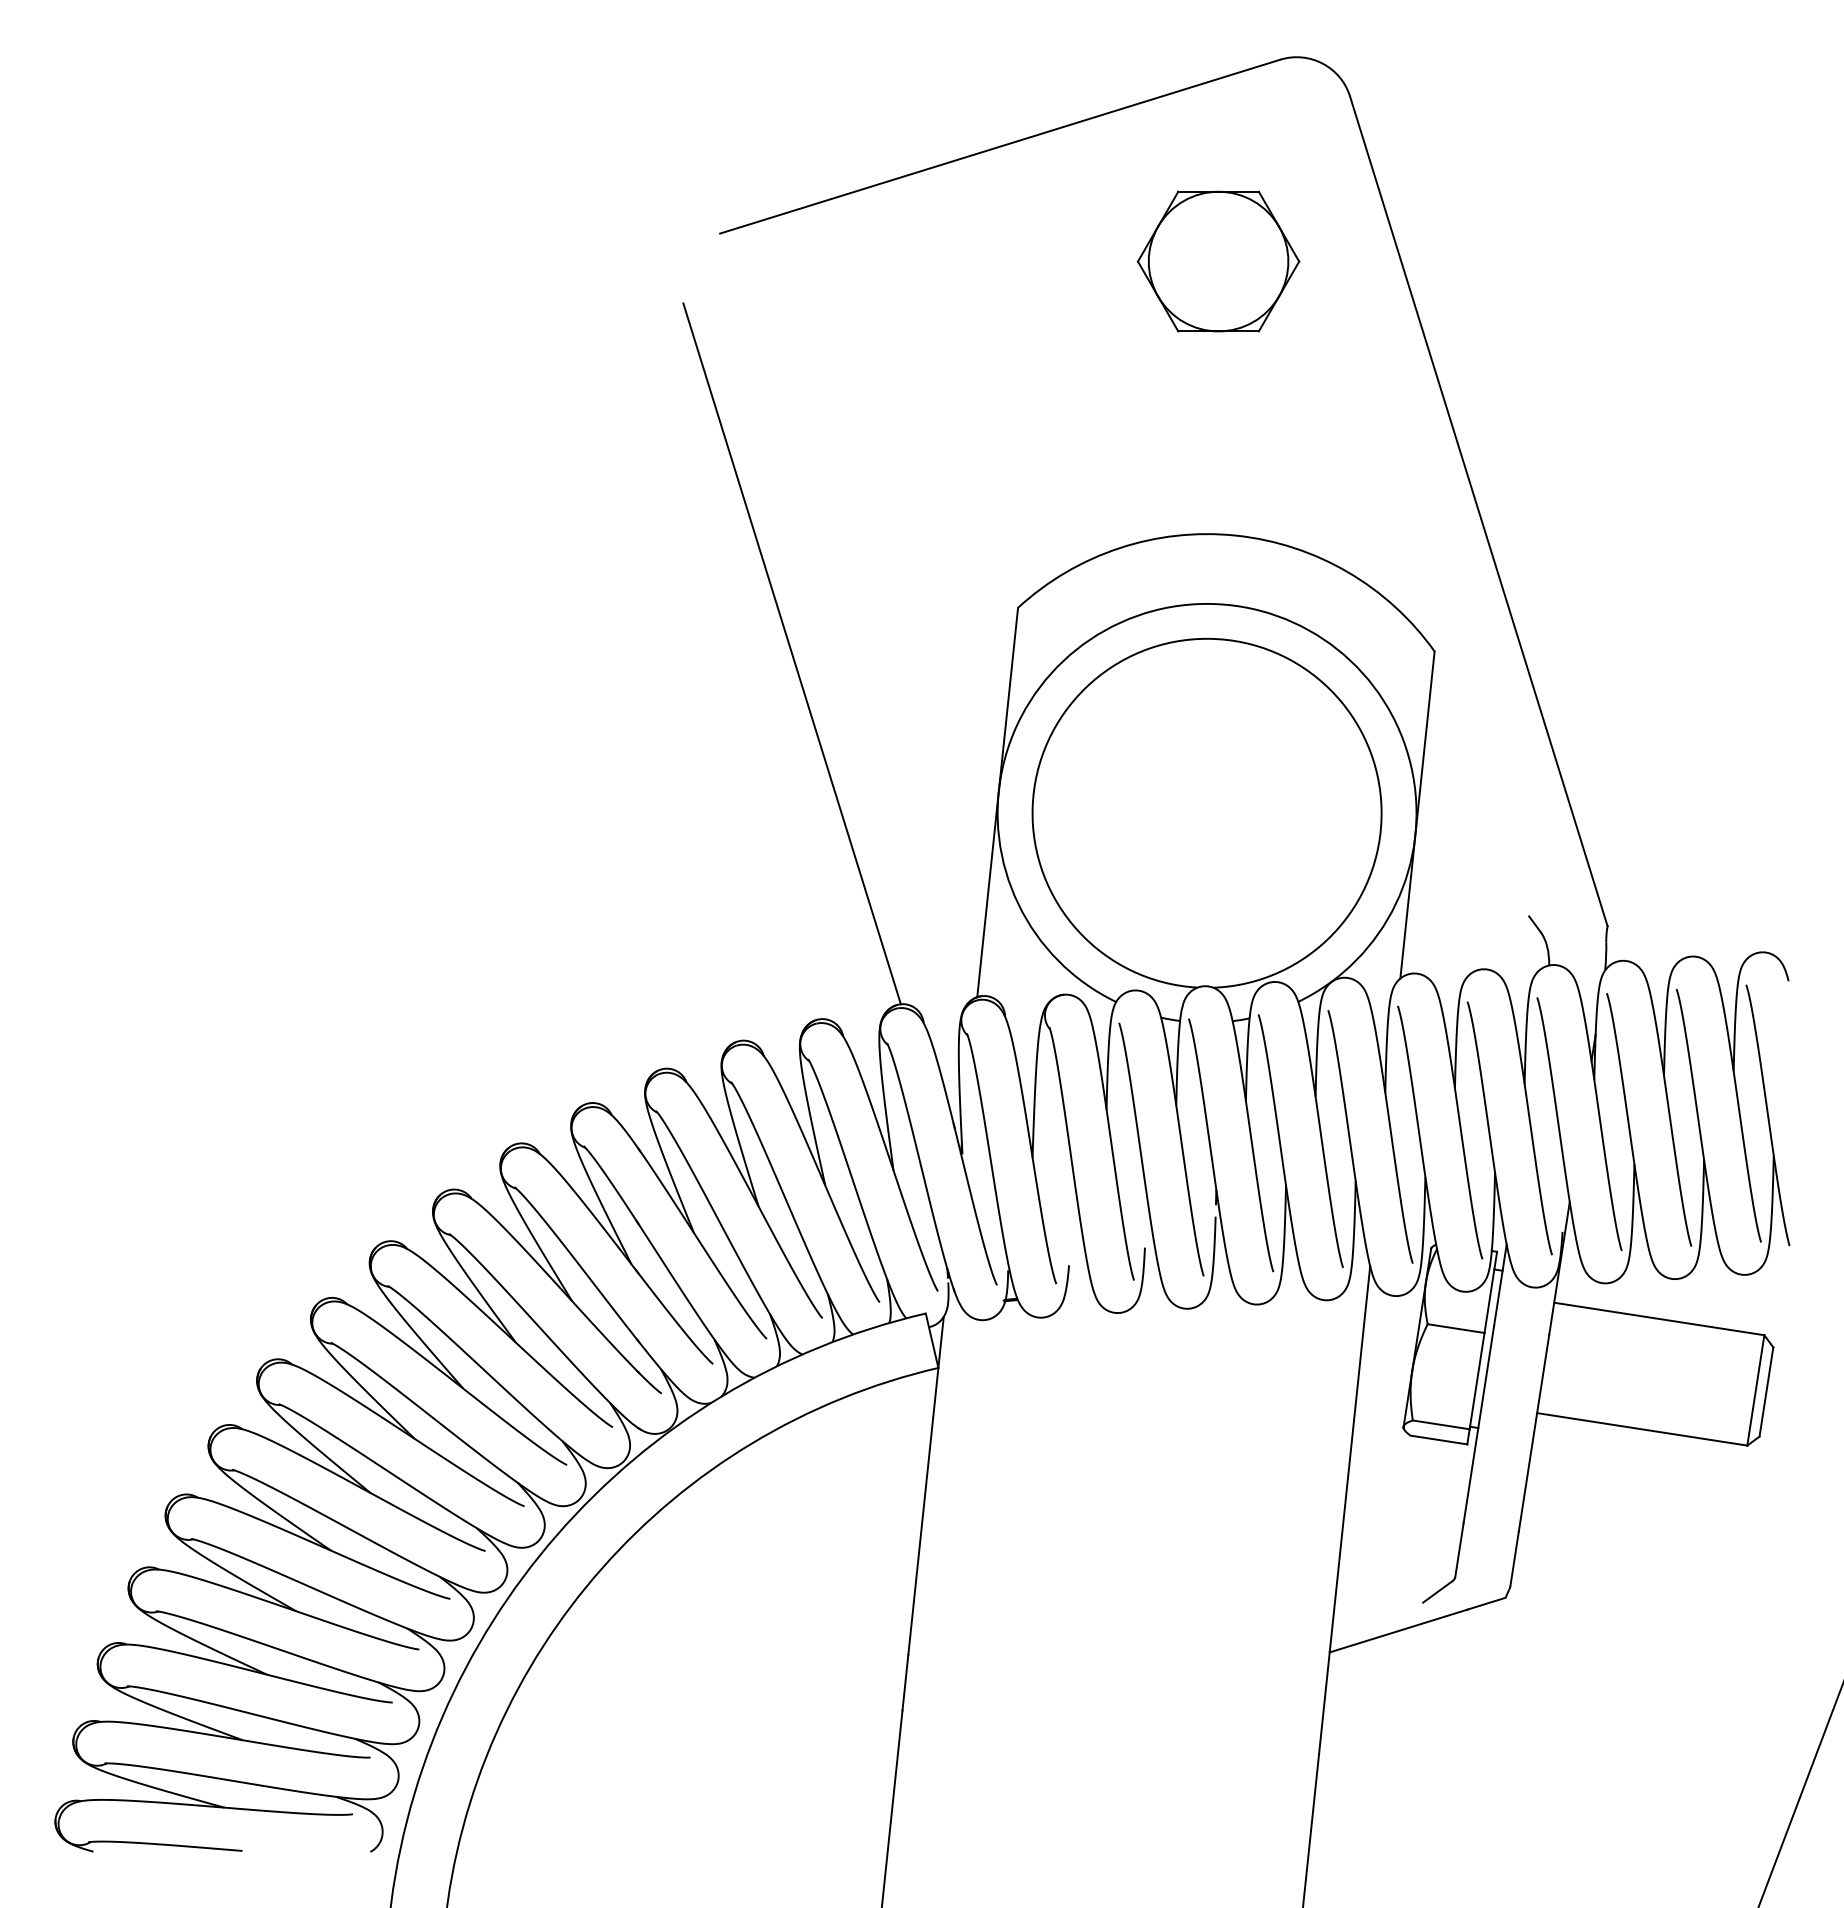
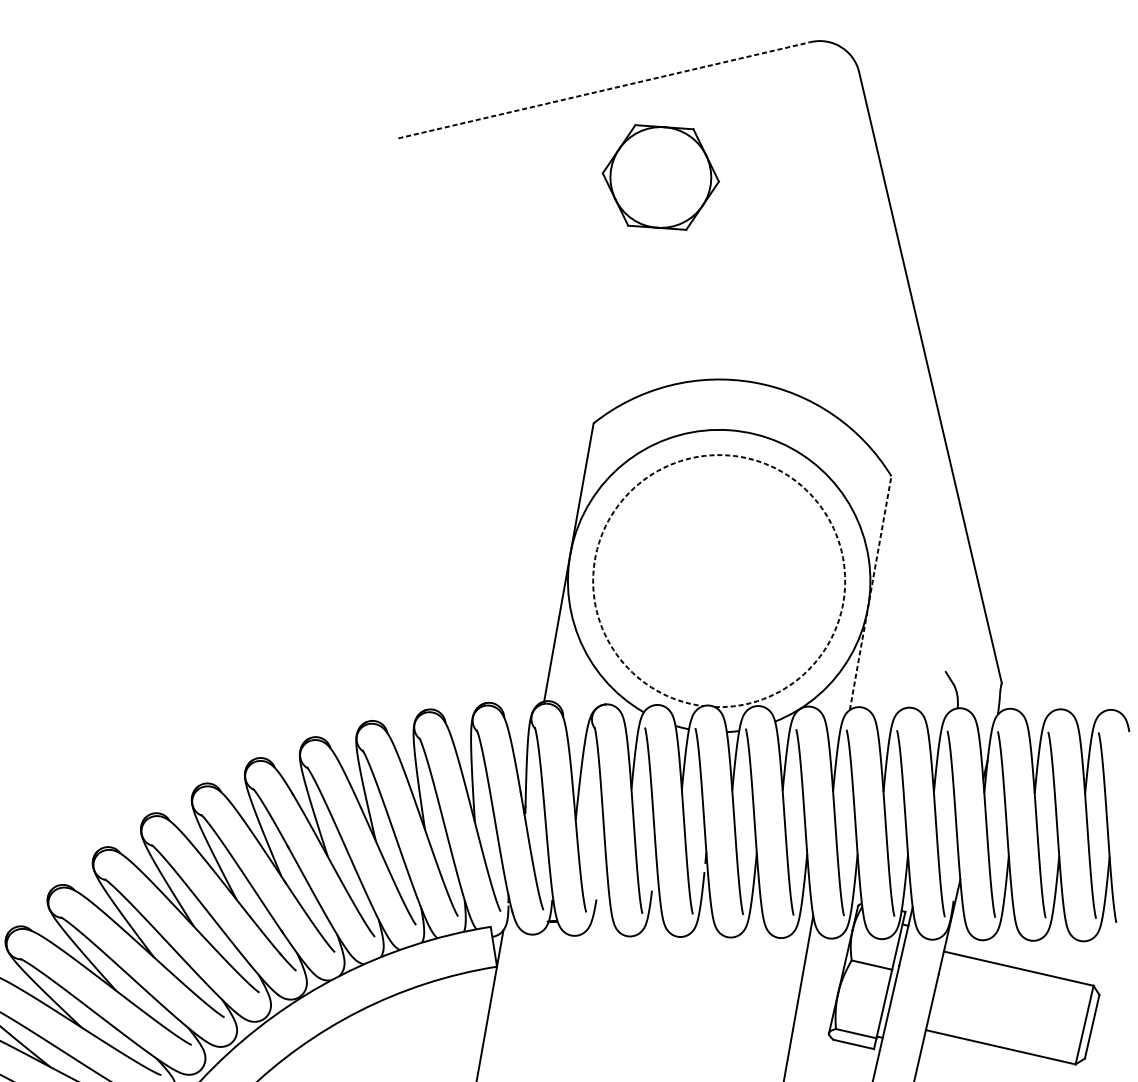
line: (1000, 146) -> (604, 90), solid -> dashed
part: (1218, 261) -> (660, 177), moved
arc: (1208, 638) -> (729, 455), solid -> dashed
line: (791, 653) -> (428, 444), removed
line: (1417, 814) -> (870, 592), solid -> dashed

